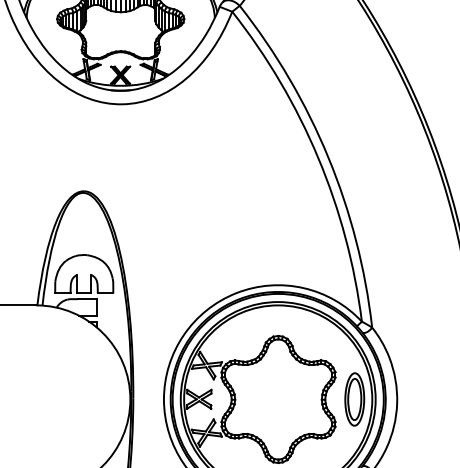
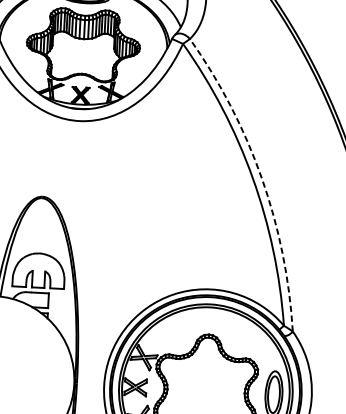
arc: (328, 157) -> (261, 178), solid -> dashed

